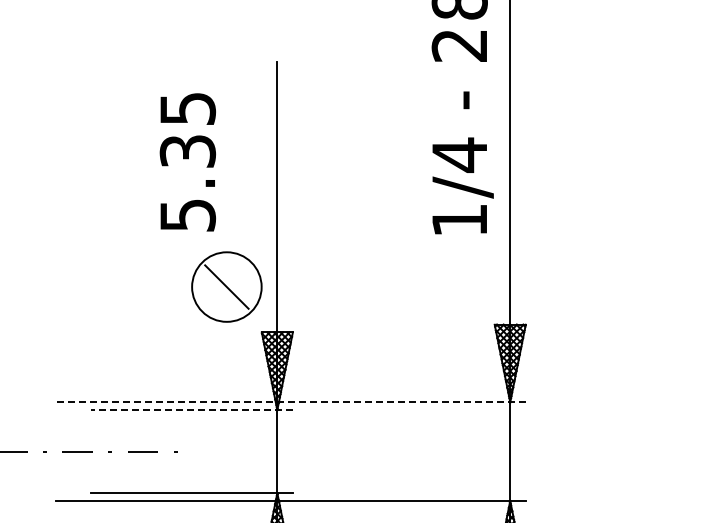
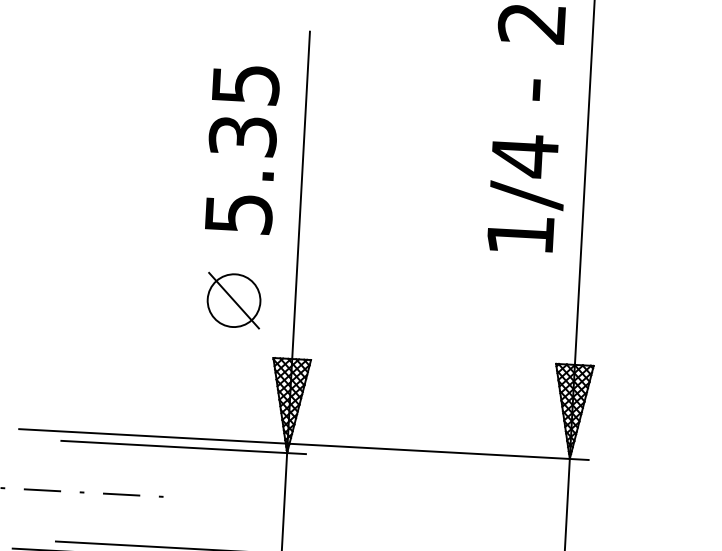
text: (187, 162) -> (241, 149), moved
circle: (226, 286) -> (233, 299), size x0.62
line: (290, 402) -> (303, 444), dashed -> solid
line: (191, 410) -> (183, 447), dashed -> solid

